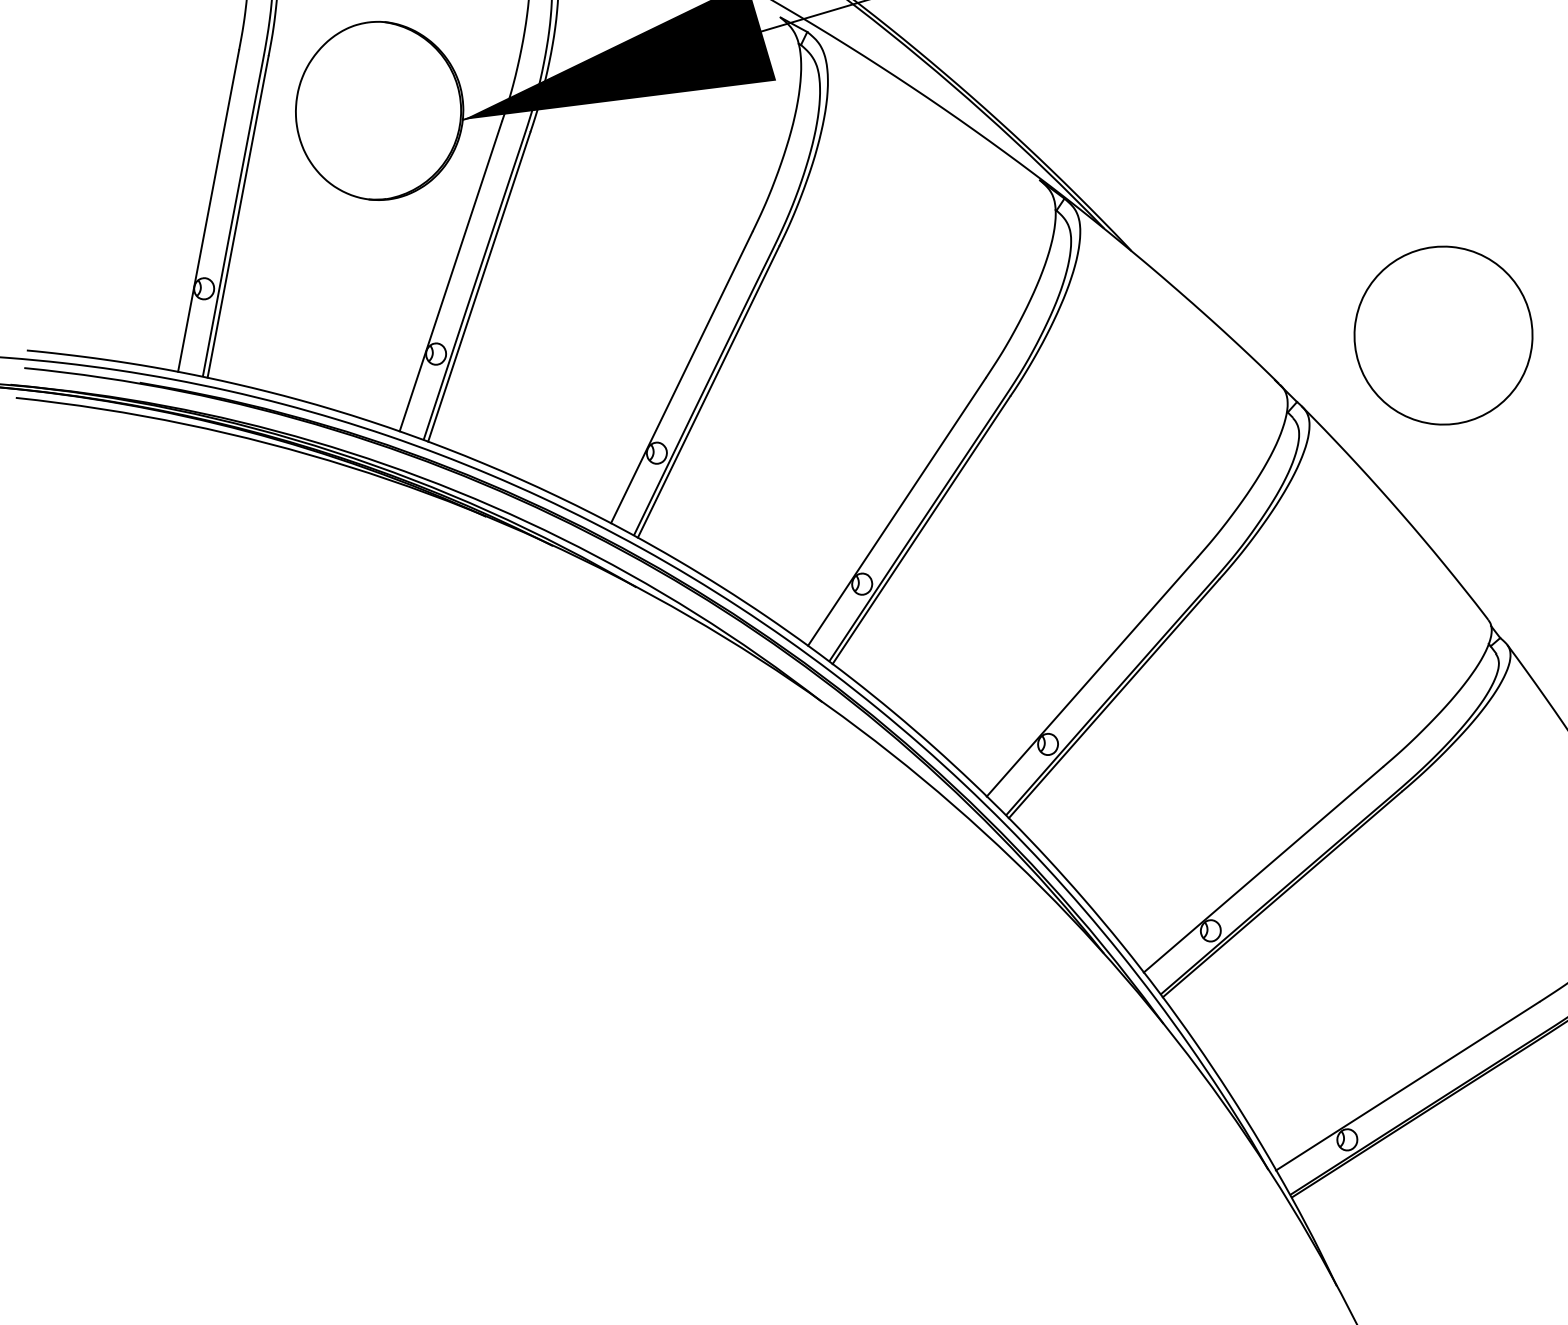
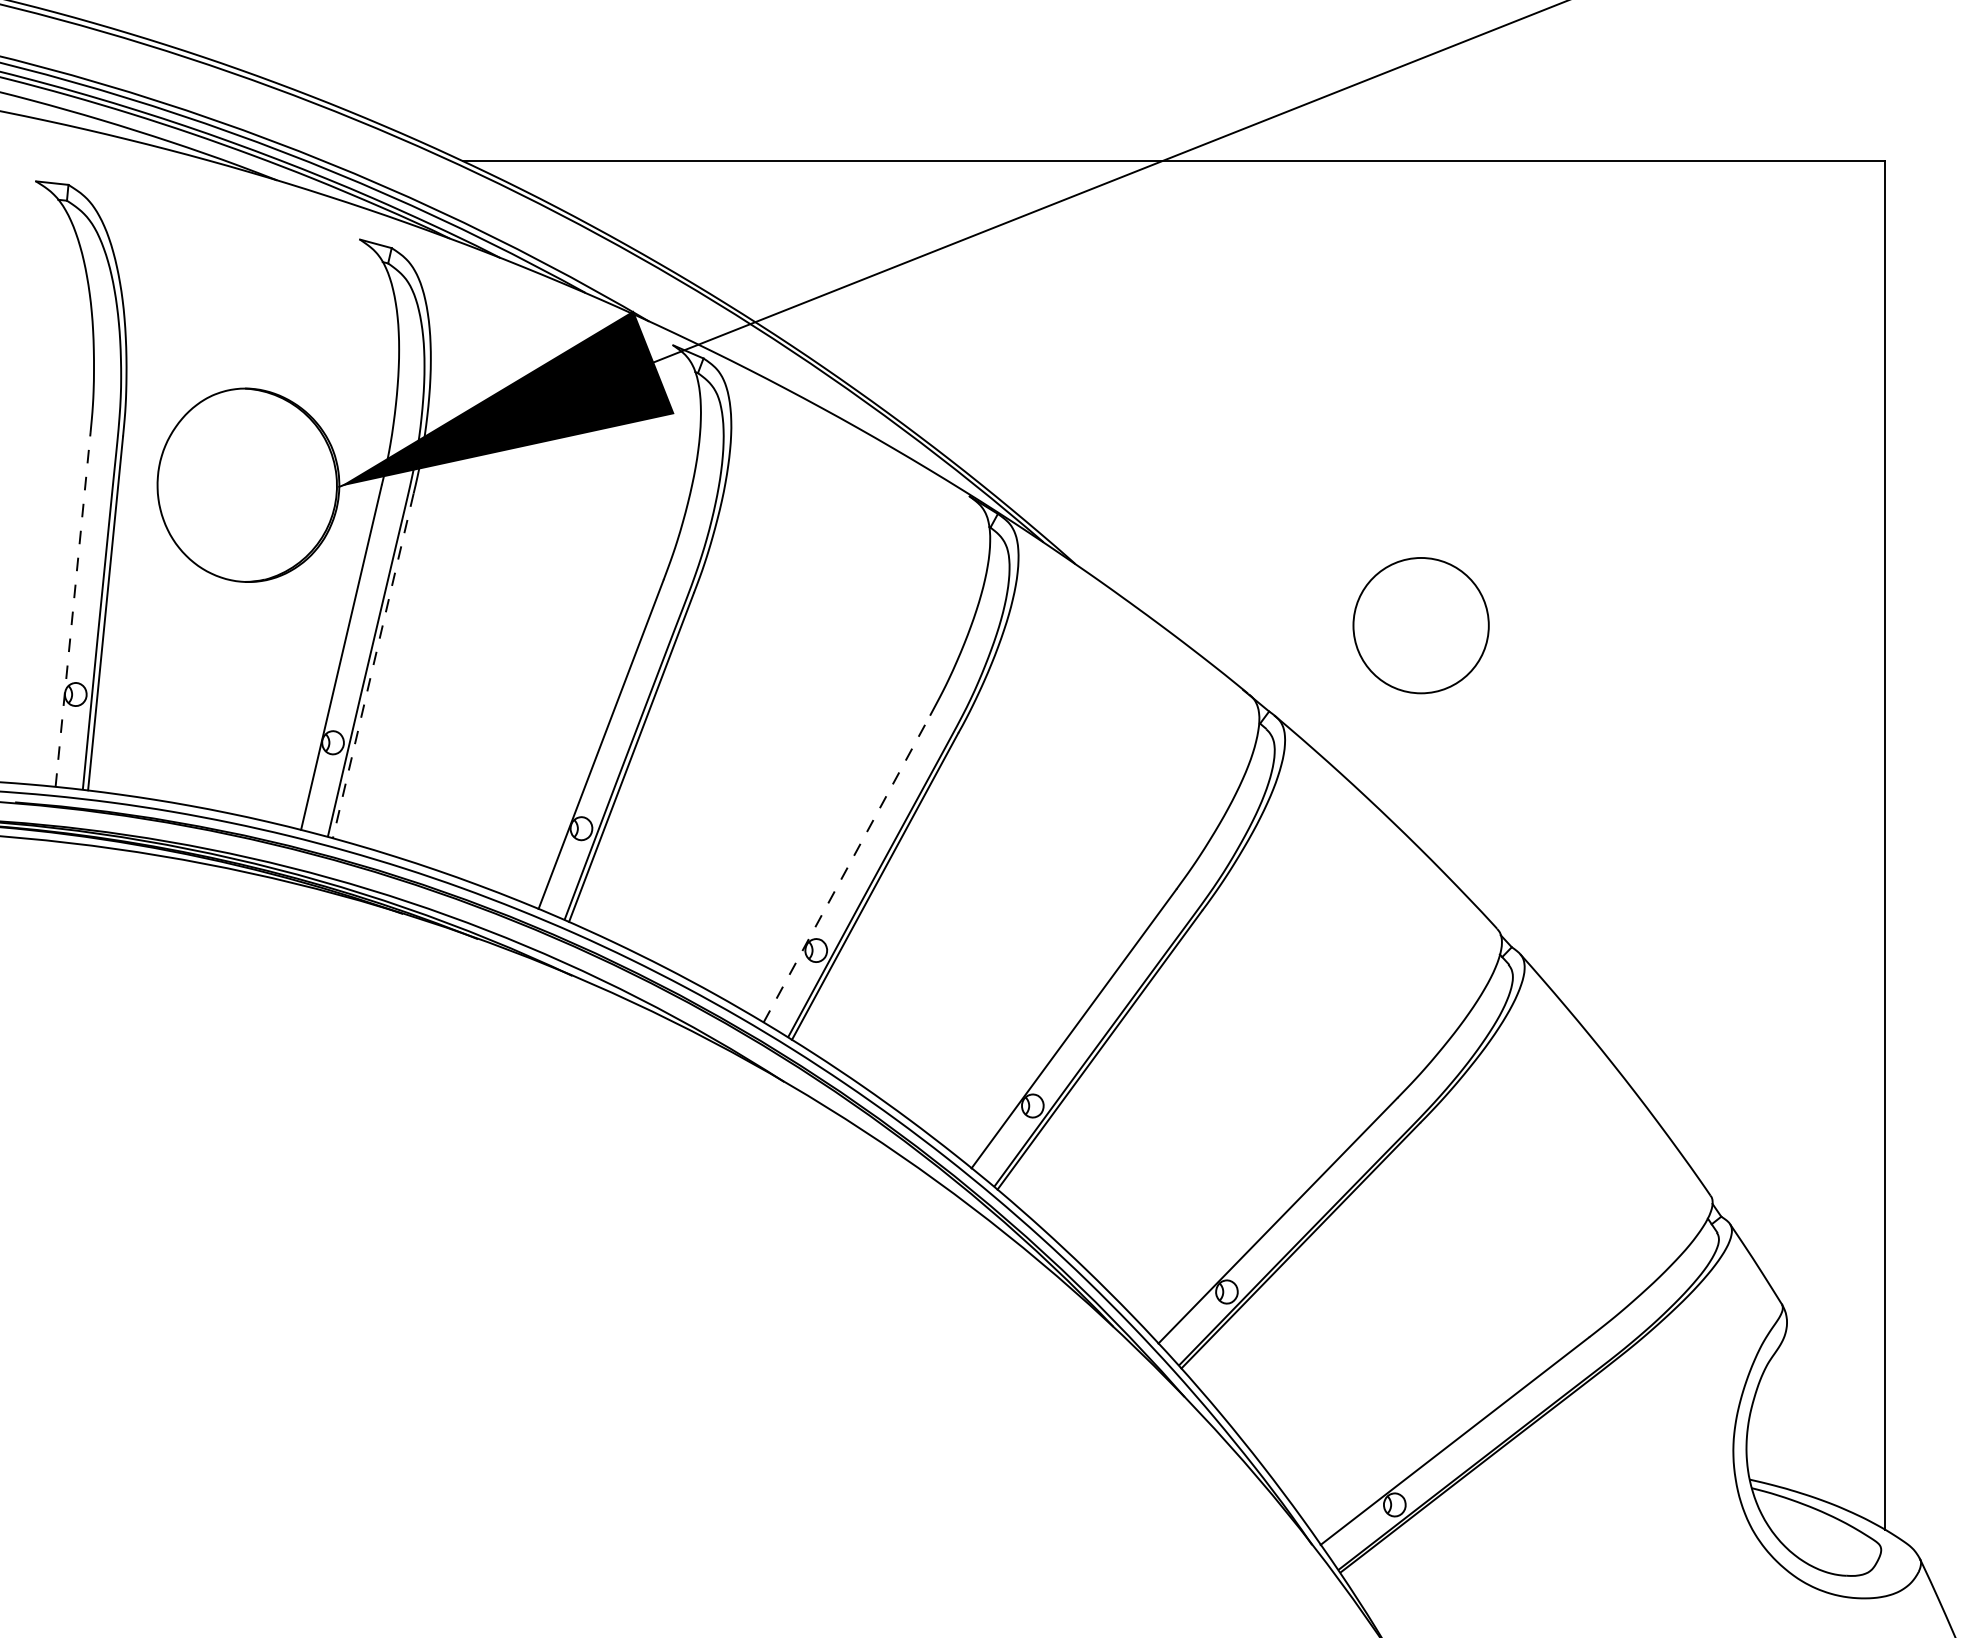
line: (209, 210) -> (73, 609), solid -> dashed
line: (479, 286) -> (373, 665), solid -> dashed
circle: (1442, 335) -> (1420, 625), size x0.7
line: (897, 511) -> (847, 868), solid -> dashed

